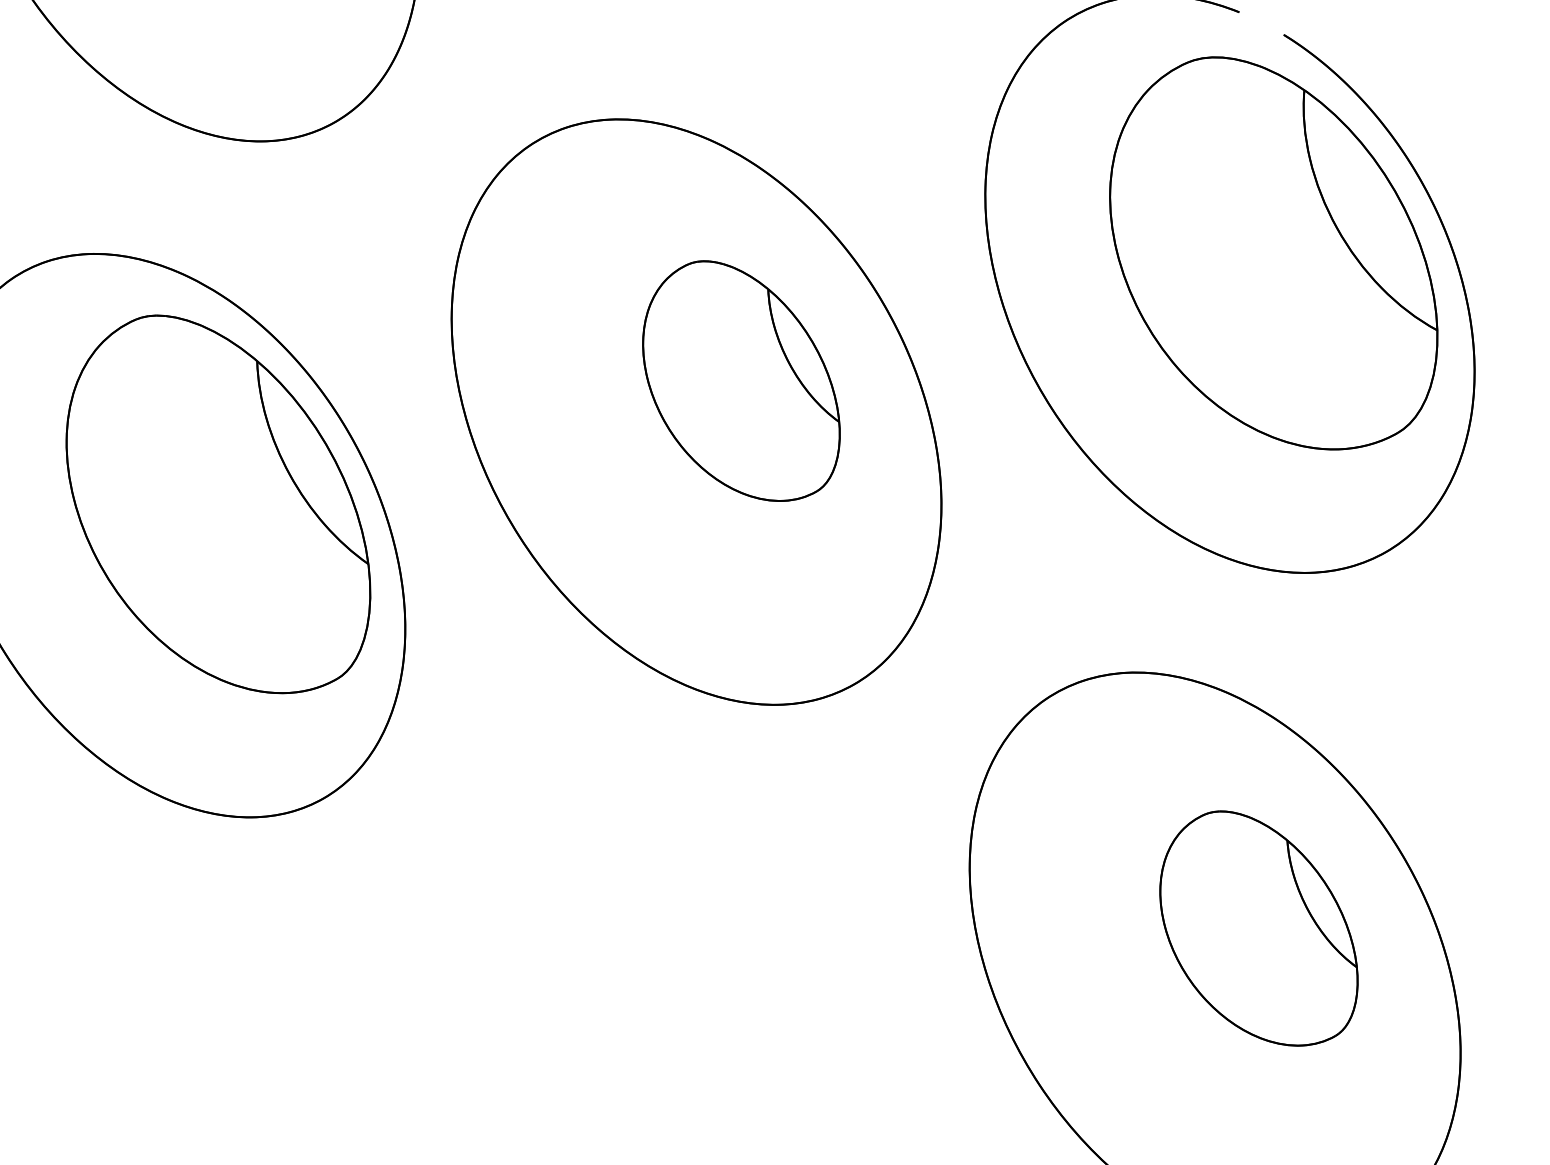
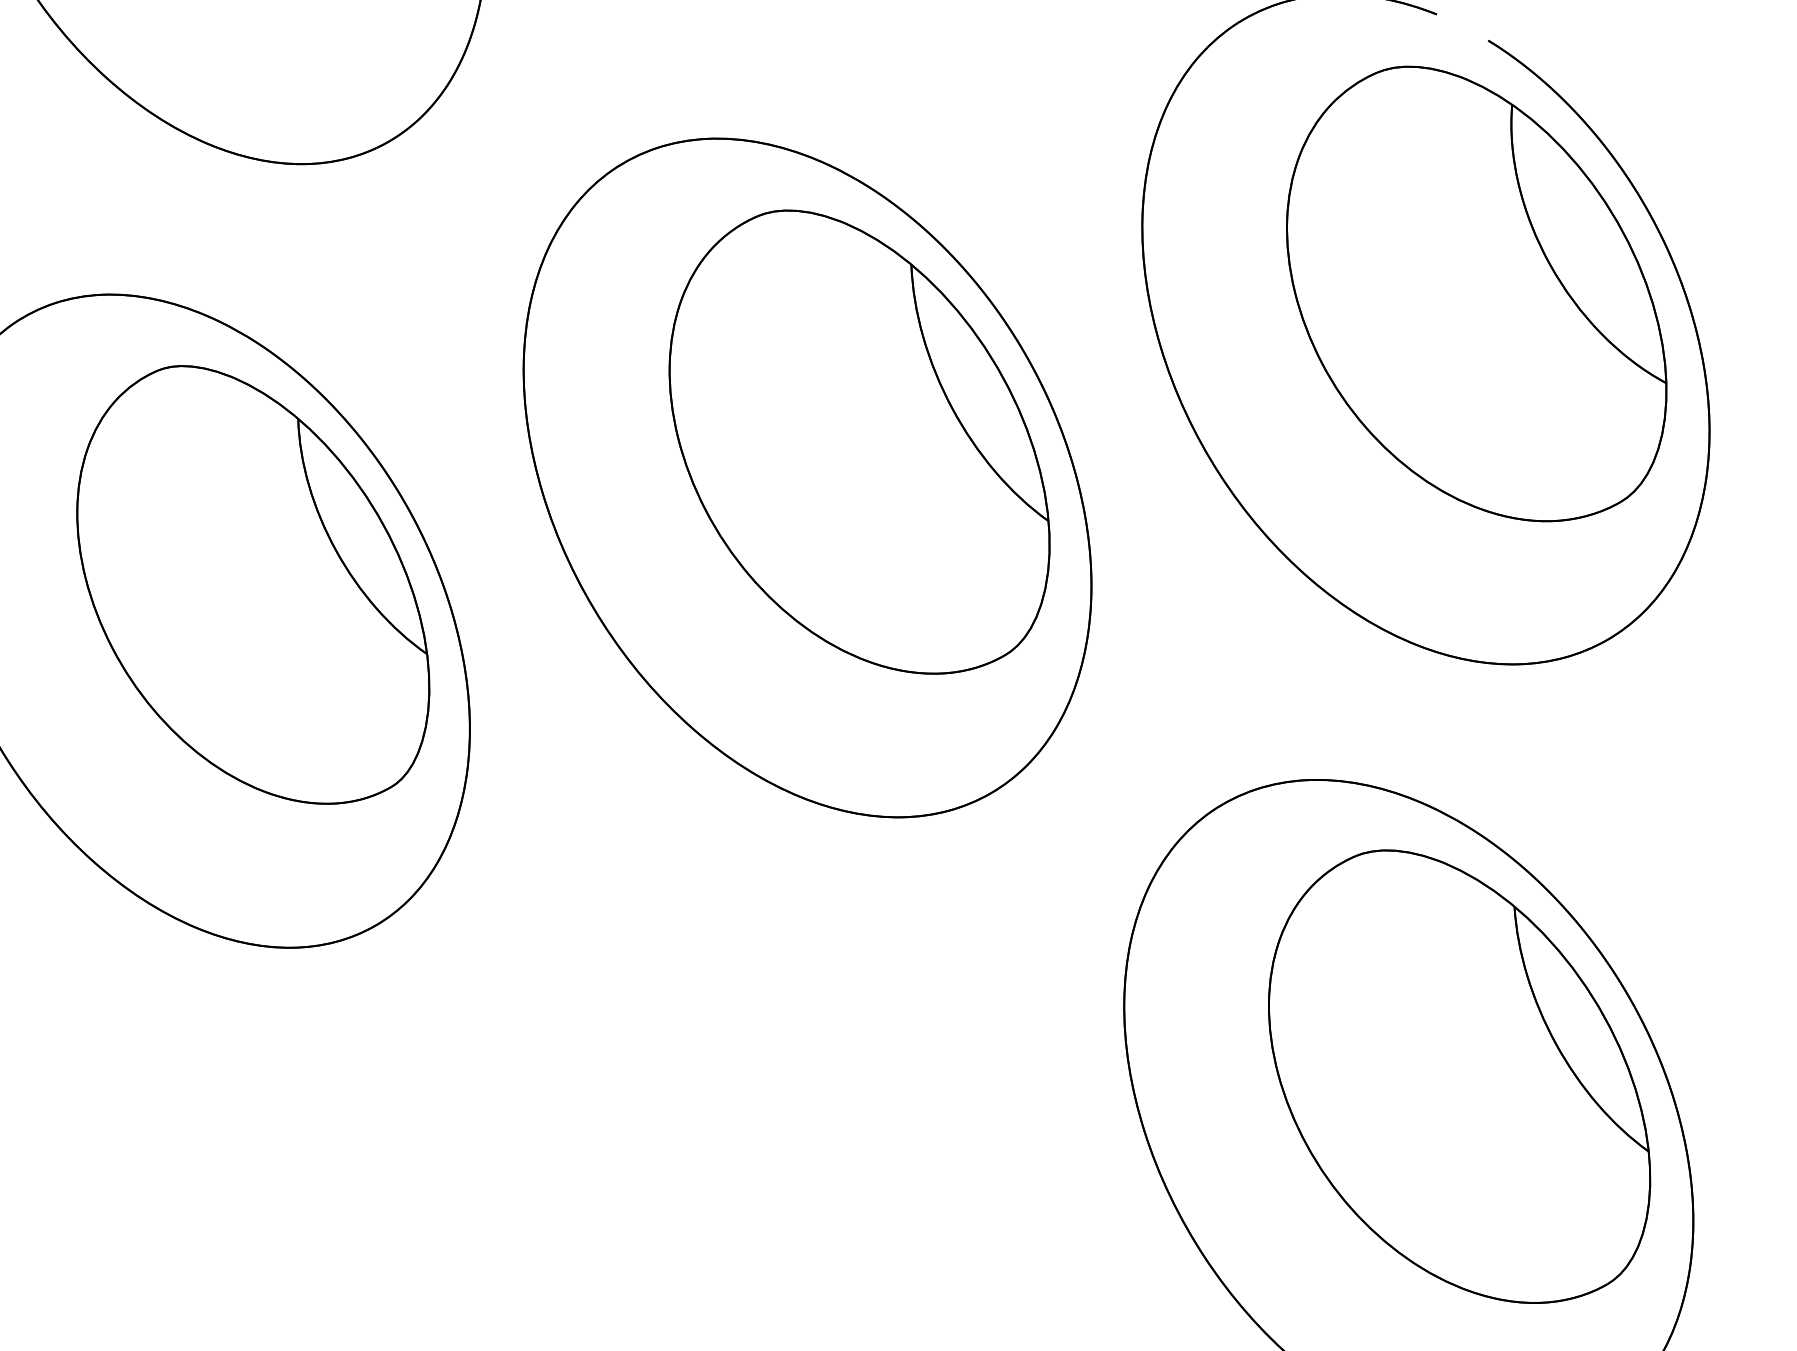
part: (741, 380) -> (859, 441), size x1.67
part: (1258, 928) -> (1459, 1076), size x1.67

